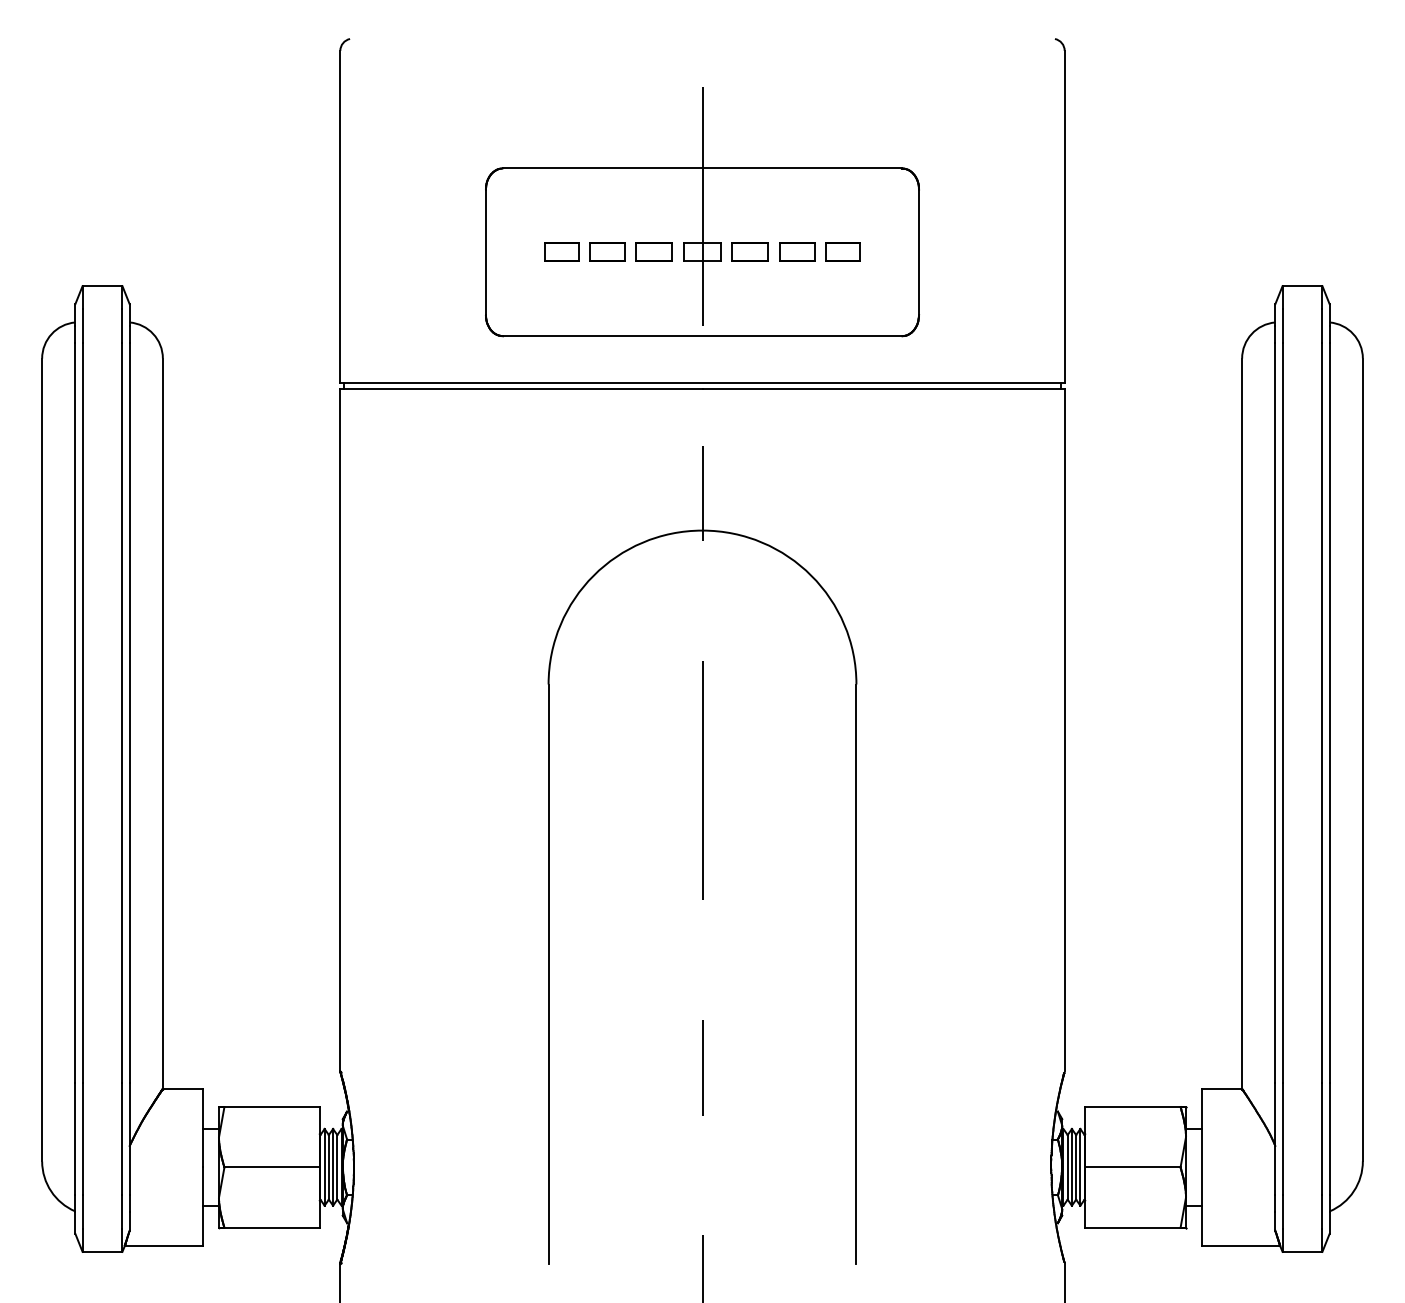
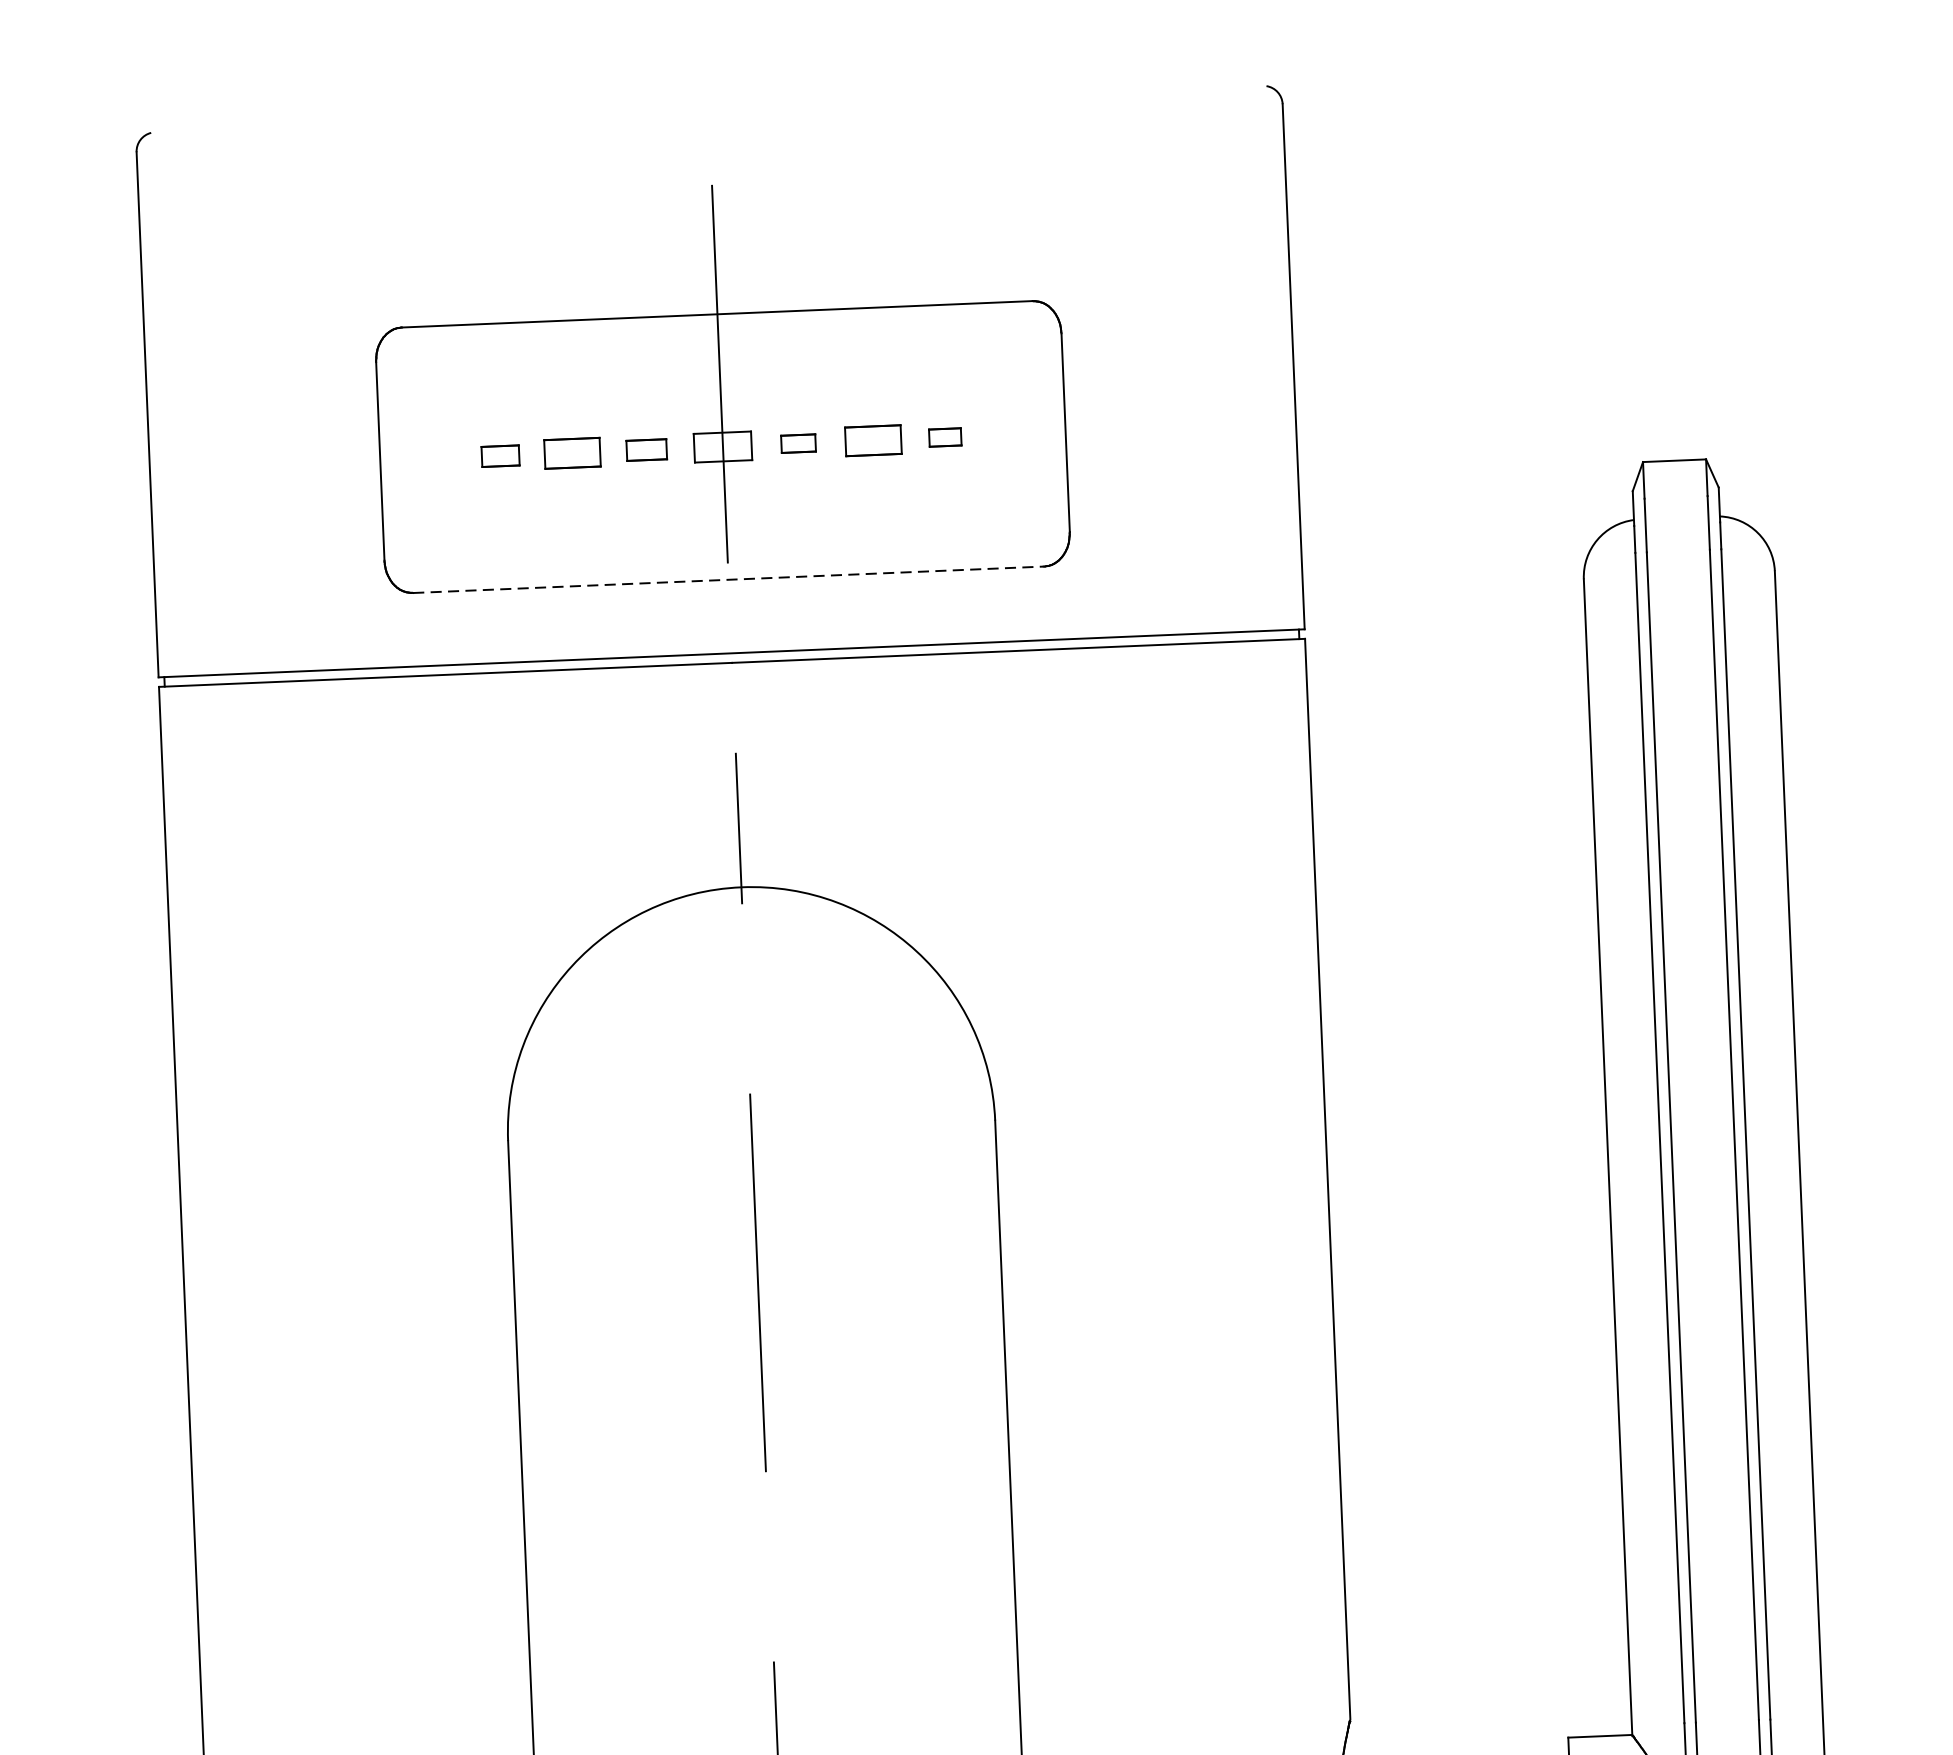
part: (561, 251) -> (499, 455), size x0.7
part: (653, 251) -> (645, 448), size x0.7
part: (749, 251) -> (797, 442), size x0.6
part: (842, 251) -> (944, 436), size x0.6
line: (702, 336) -> (728, 580), solid -> dashed

